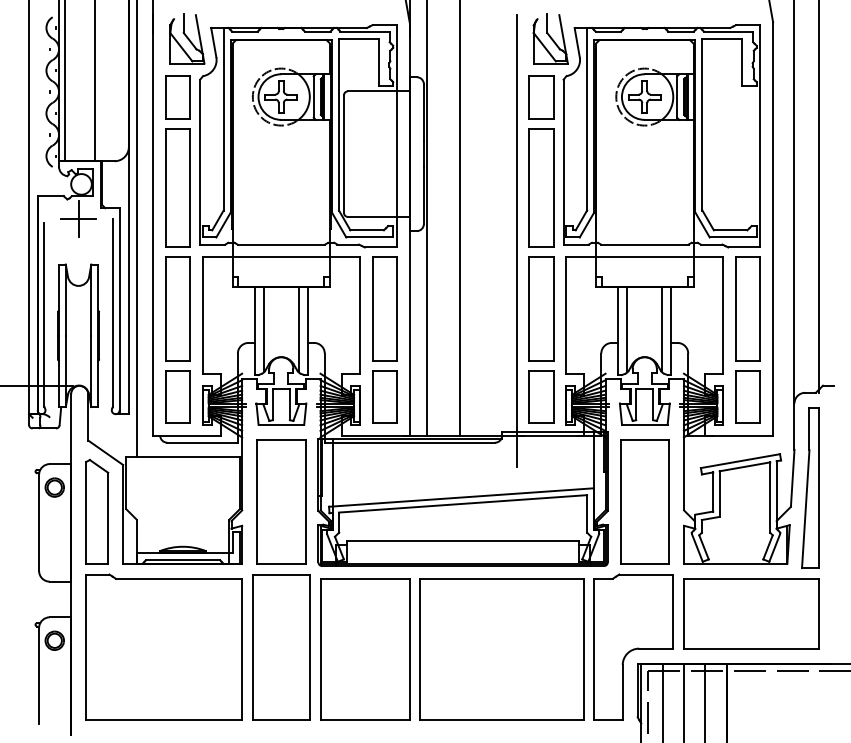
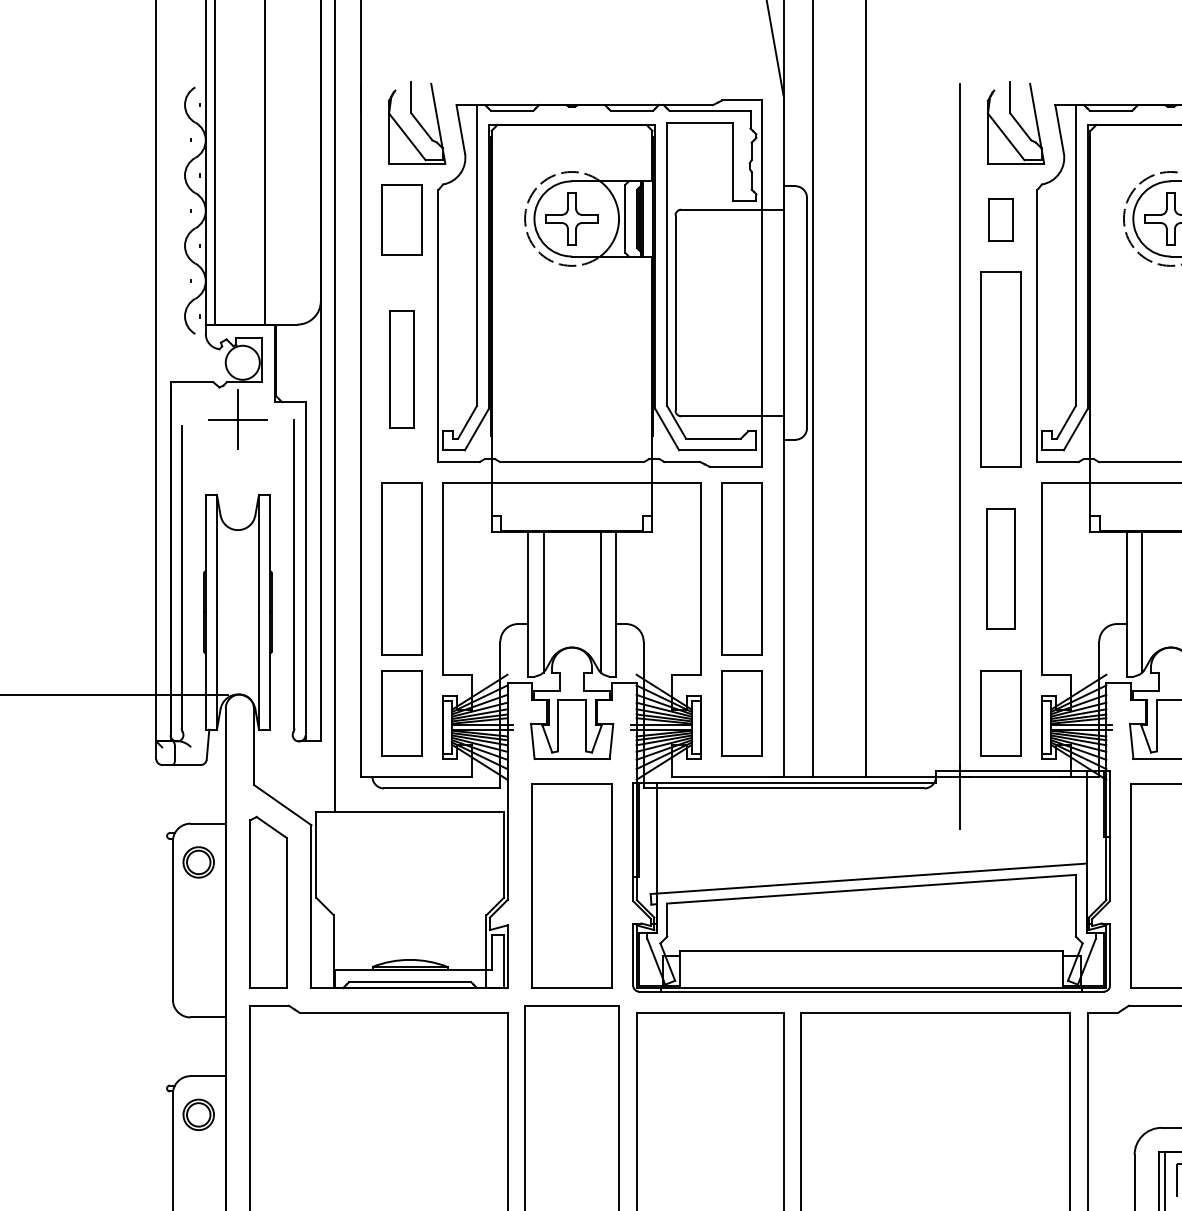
part: (541, 97) -> (1000, 219), size x0.6
part: (177, 187) -> (400, 367), size x0.6
part: (541, 308) -> (1000, 567), size x0.7

